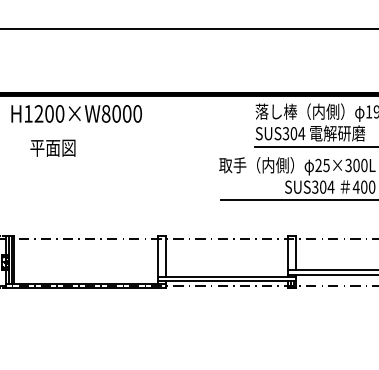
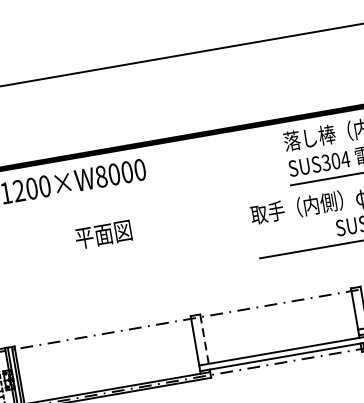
text: (52, 147) -> (102, 234), moved
line: (165, 256) -> (204, 338), solid -> dashed

